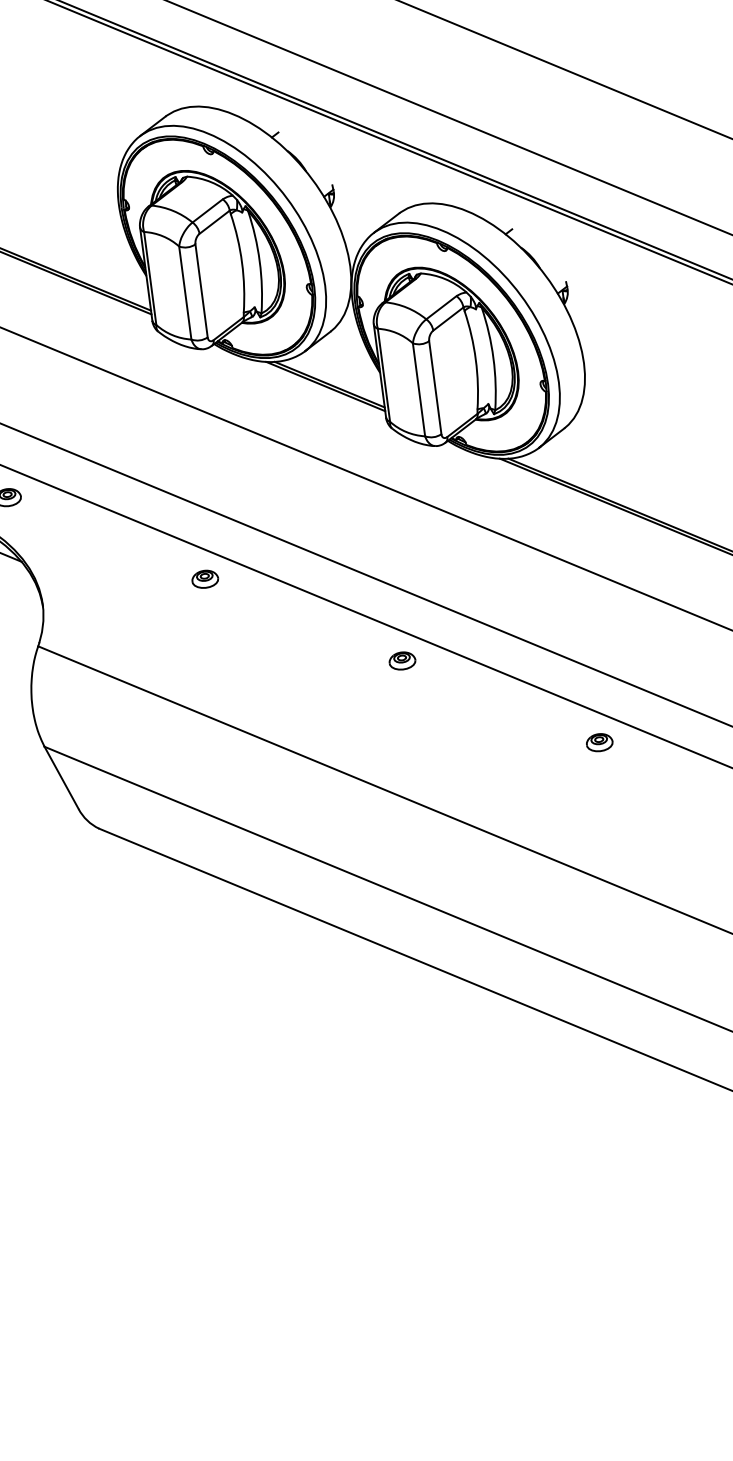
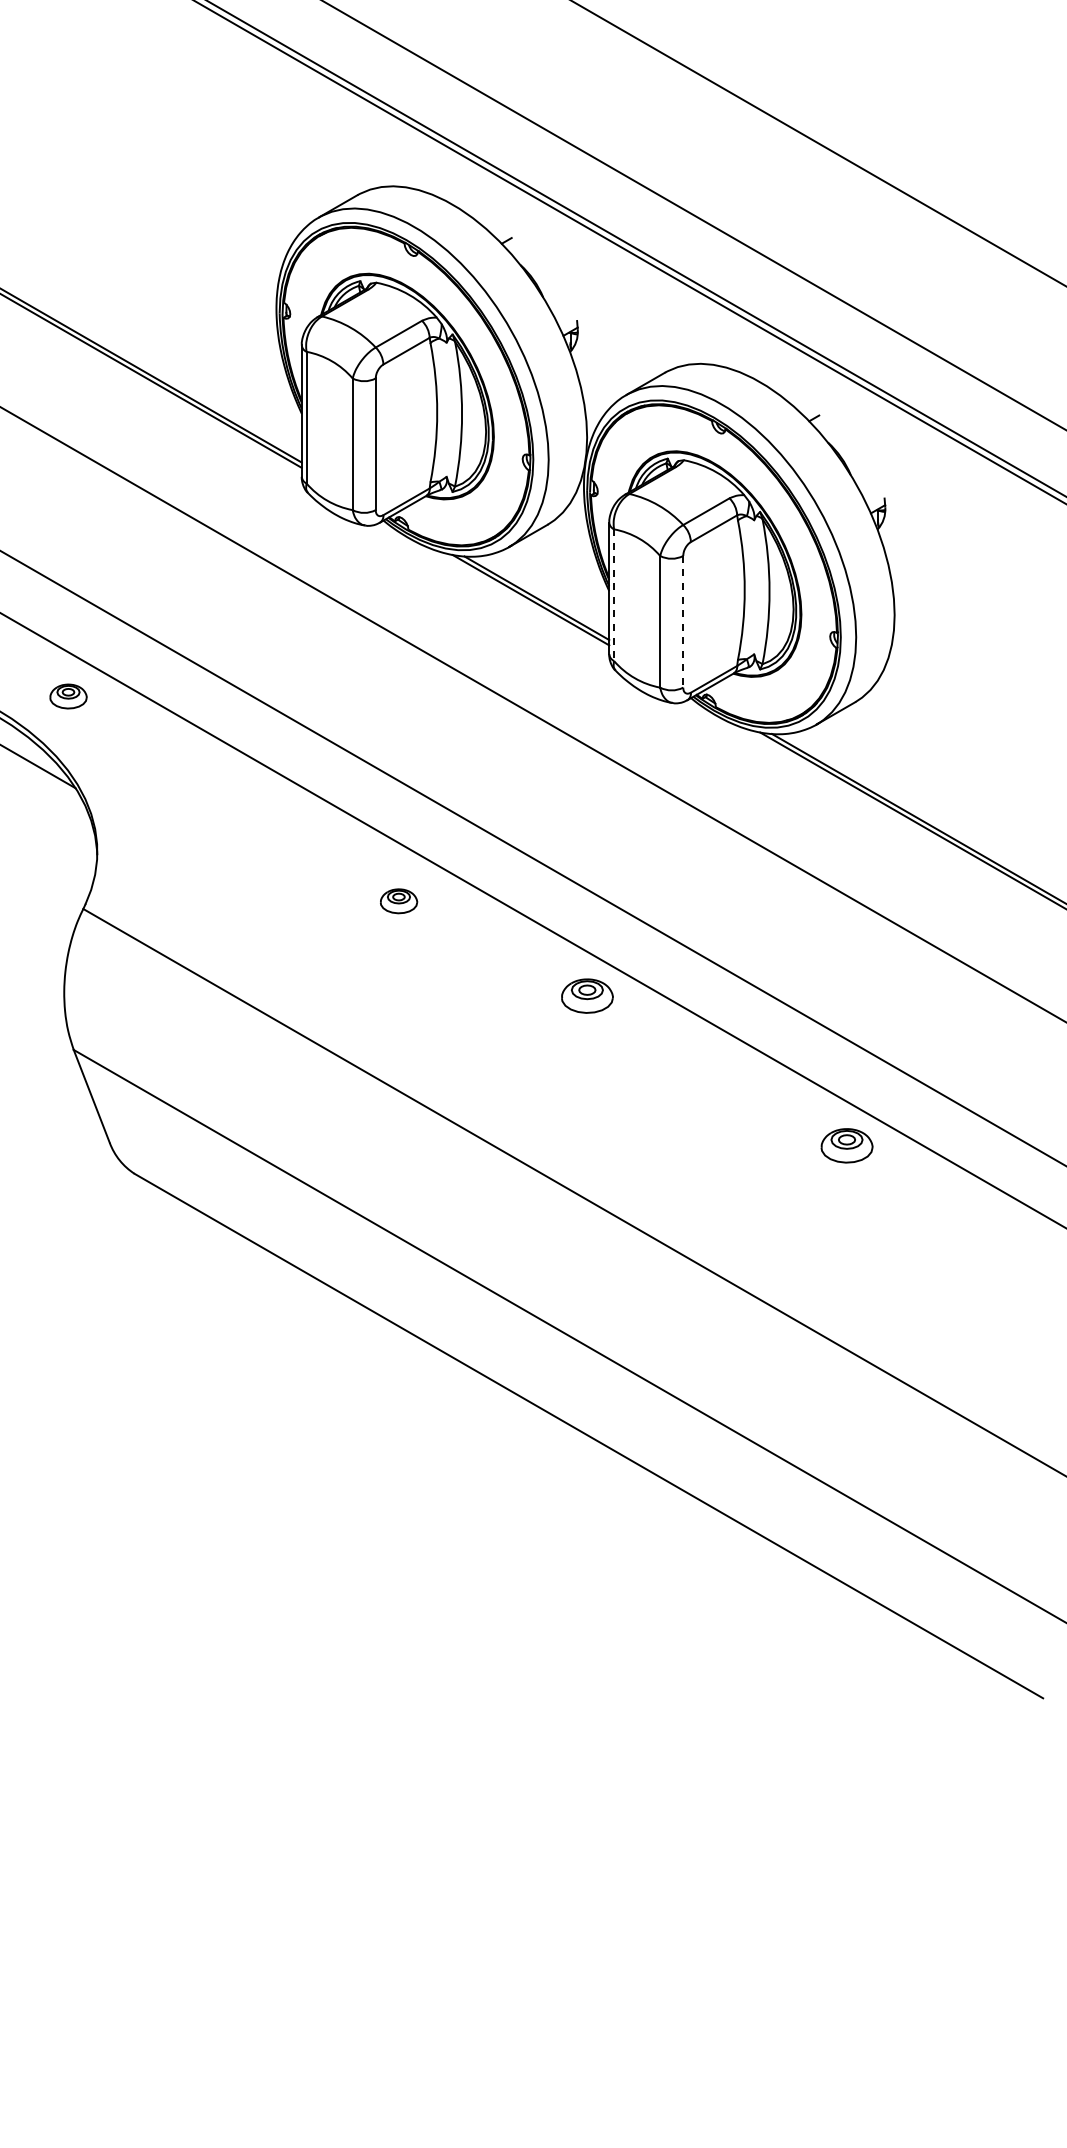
line: (384, 375) -> (614, 595), solid -> dashed
line: (435, 387) -> (683, 621), solid -> dashed
part: (205, 579) -> (399, 901), moved
part: (402, 660) -> (587, 995), size x1.4
part: (599, 742) -> (846, 1145), size x1.4

